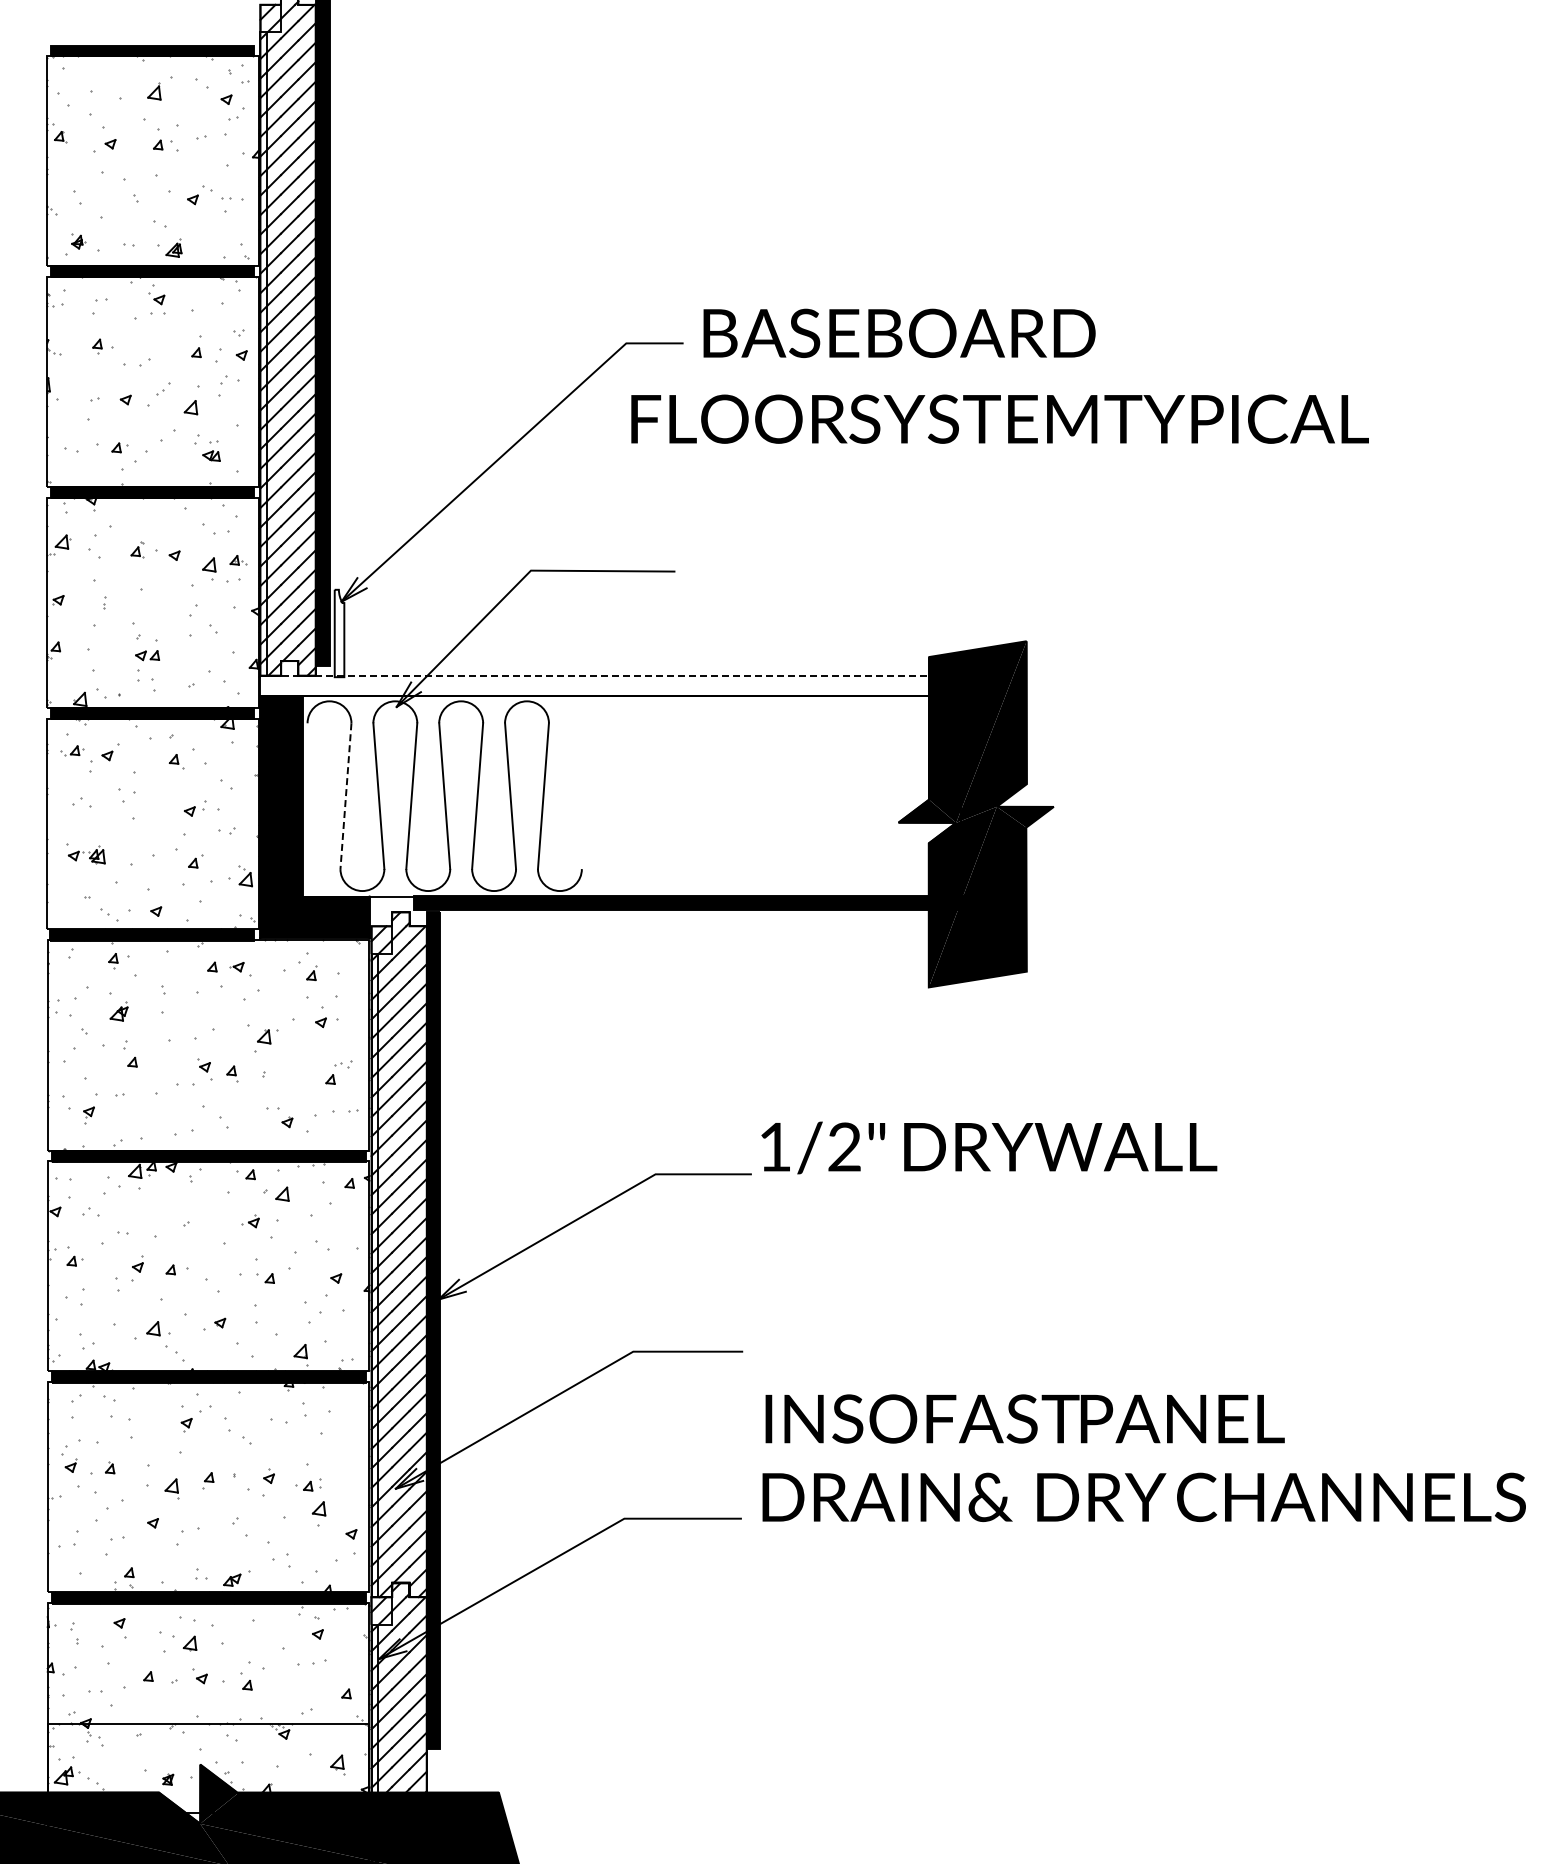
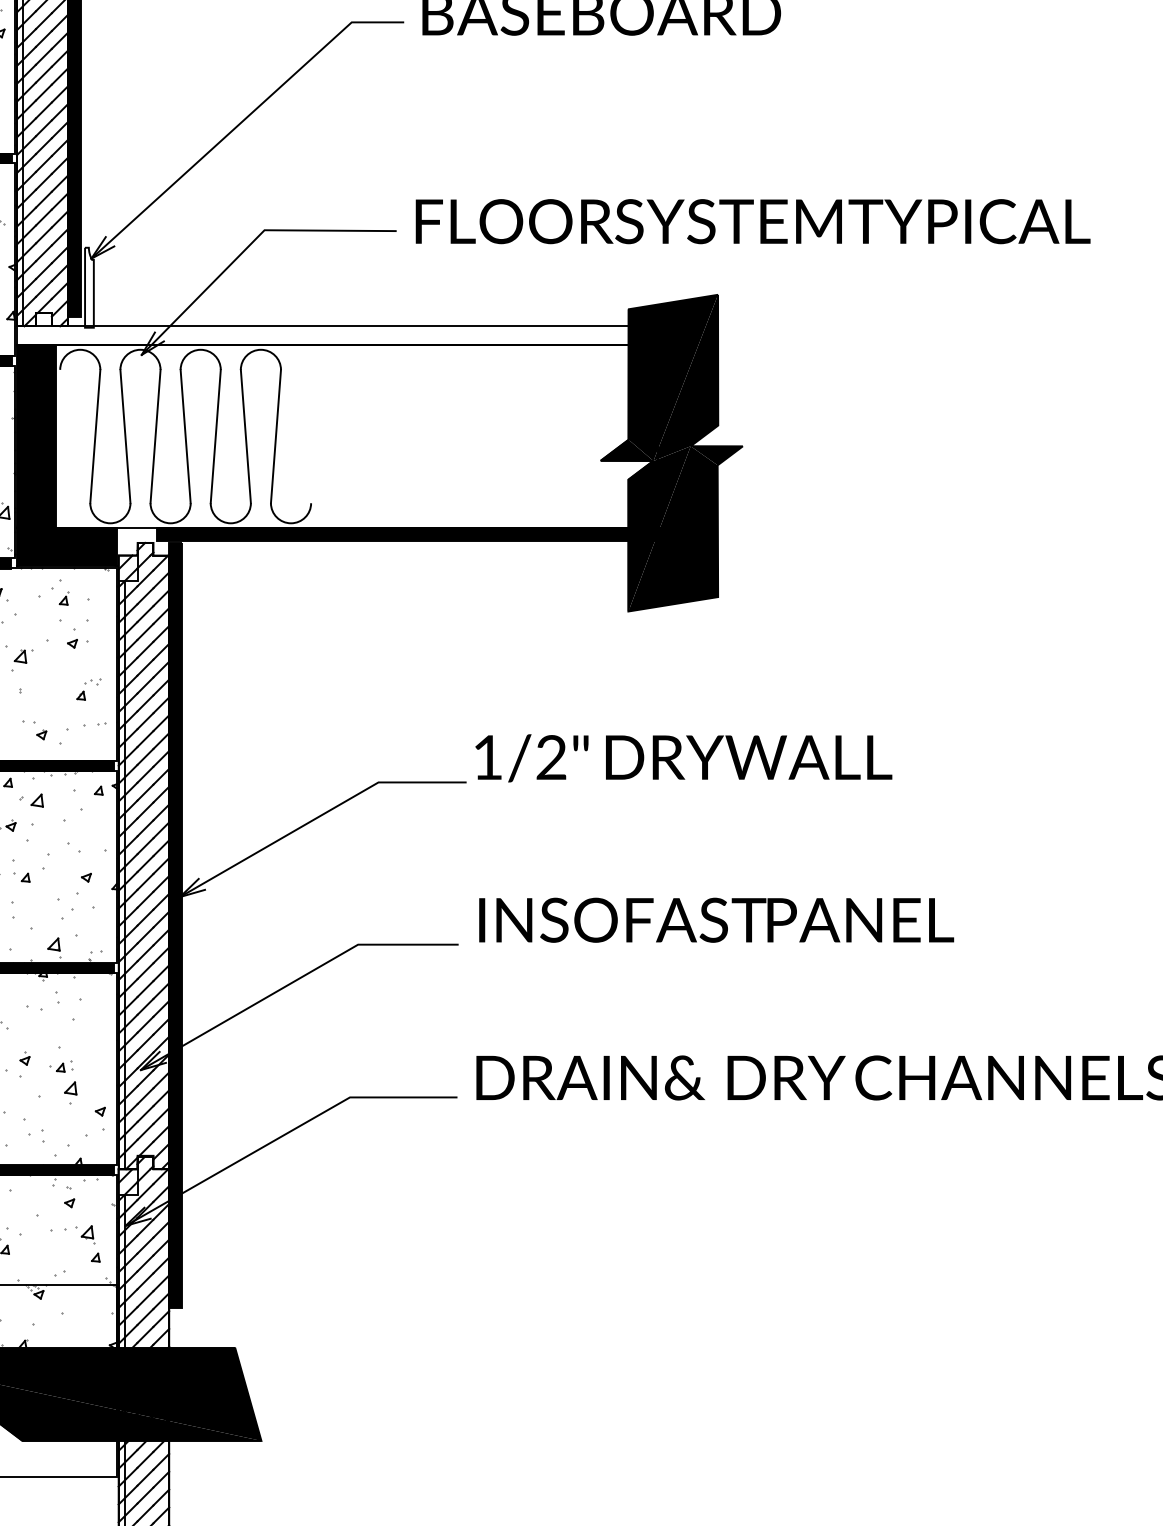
text: (999, 418) -> (752, 220), moved
line: (600, 675) -> (328, 326), dashed -> solid
line: (345, 796) -> (94, 436), dashed -> solid
text: (1024, 1418) -> (715, 919), moved
part: (337, 1764) -> (87, 1234), moved

